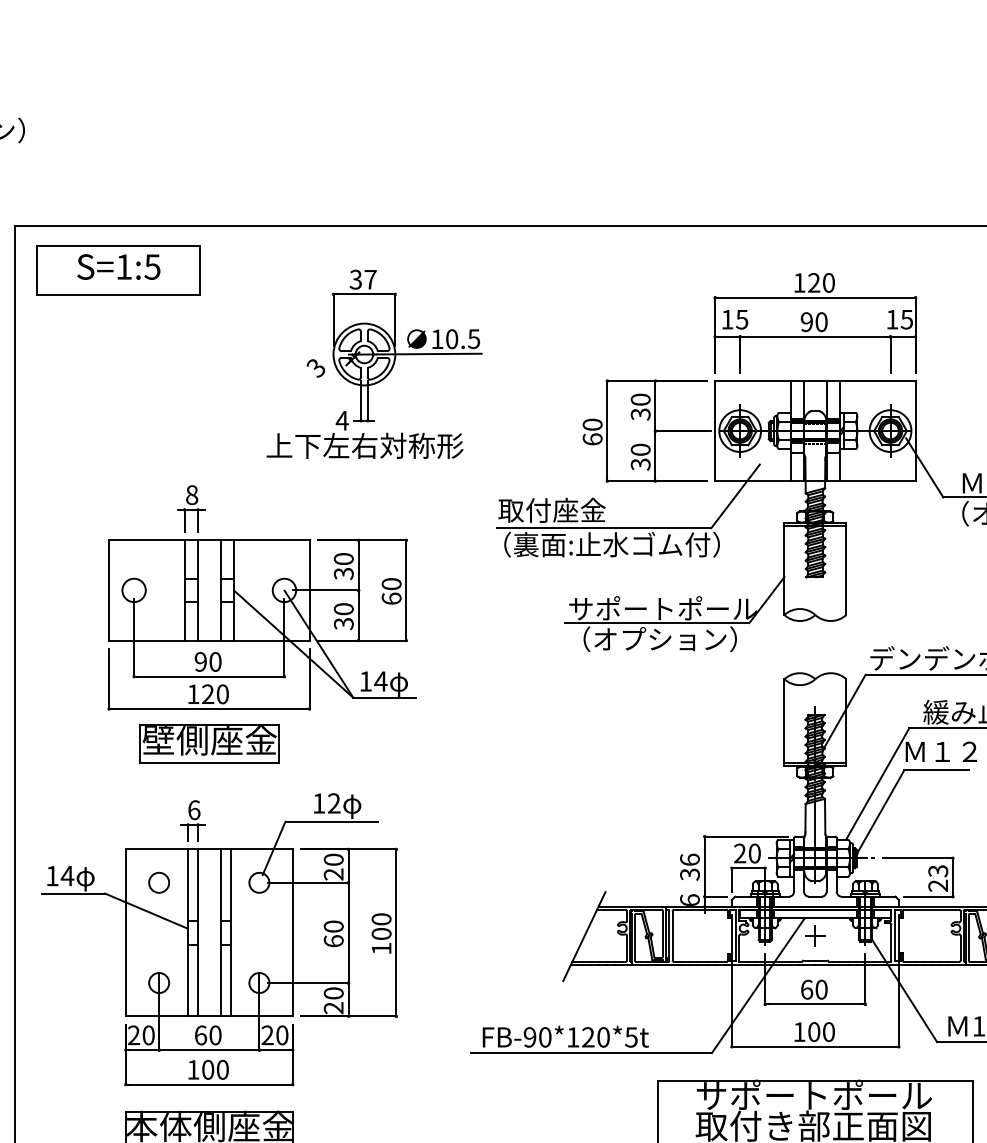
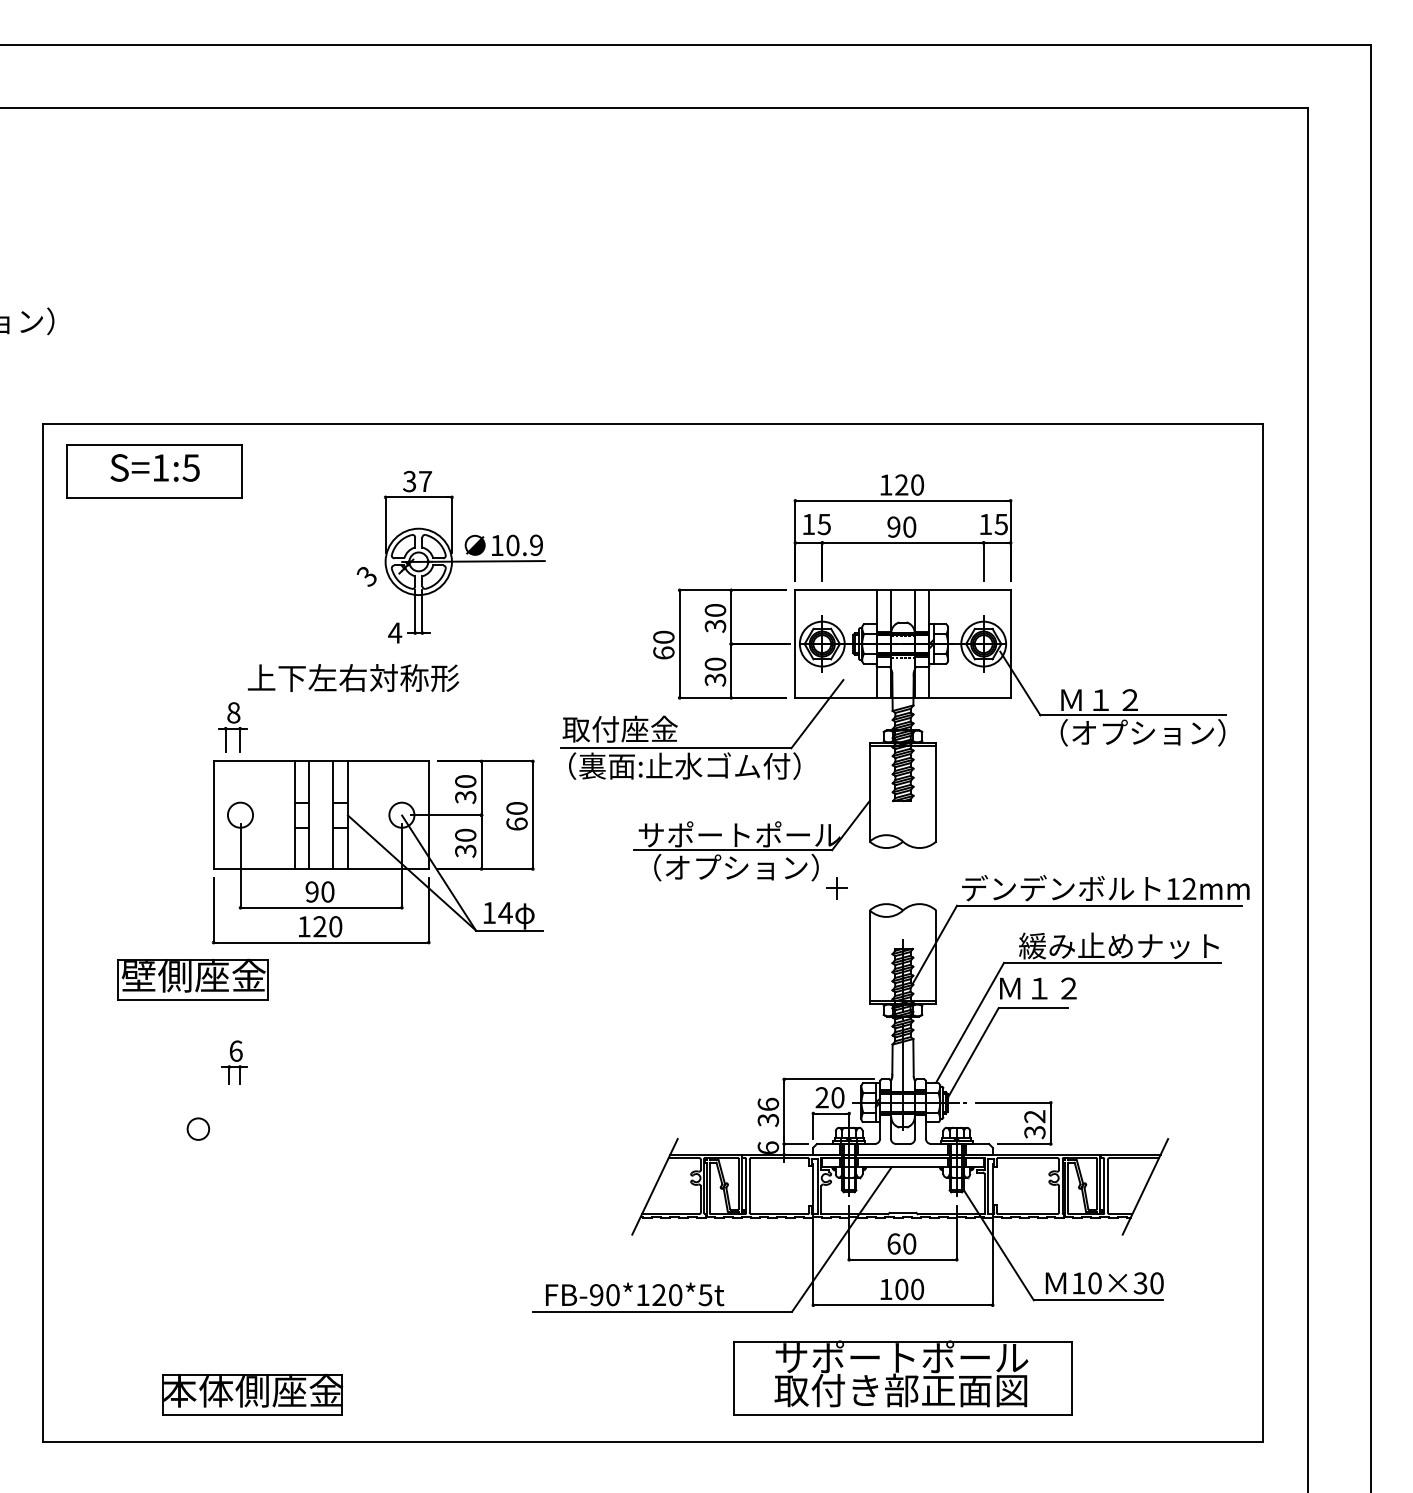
text: (473, 338) -> (535, 544), 10.5 -> 10.9
text: (365, 446) -> (353, 678), moved
part: (261, 624) -> (377, 851), moved
part: (208, 743) -> (192, 979), moved
text: (937, 878) -> (1034, 1124), 23 -> 32
part: (814, 936) -> (836, 888), moved
part: (219, 939) -> (263, 1190), removed

